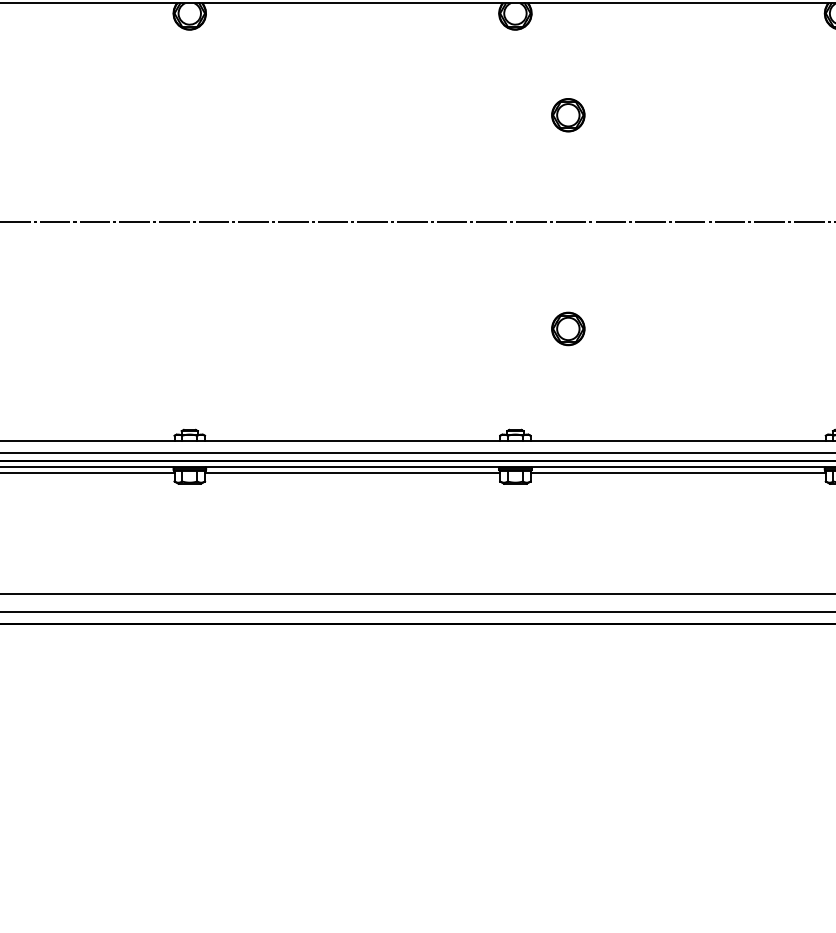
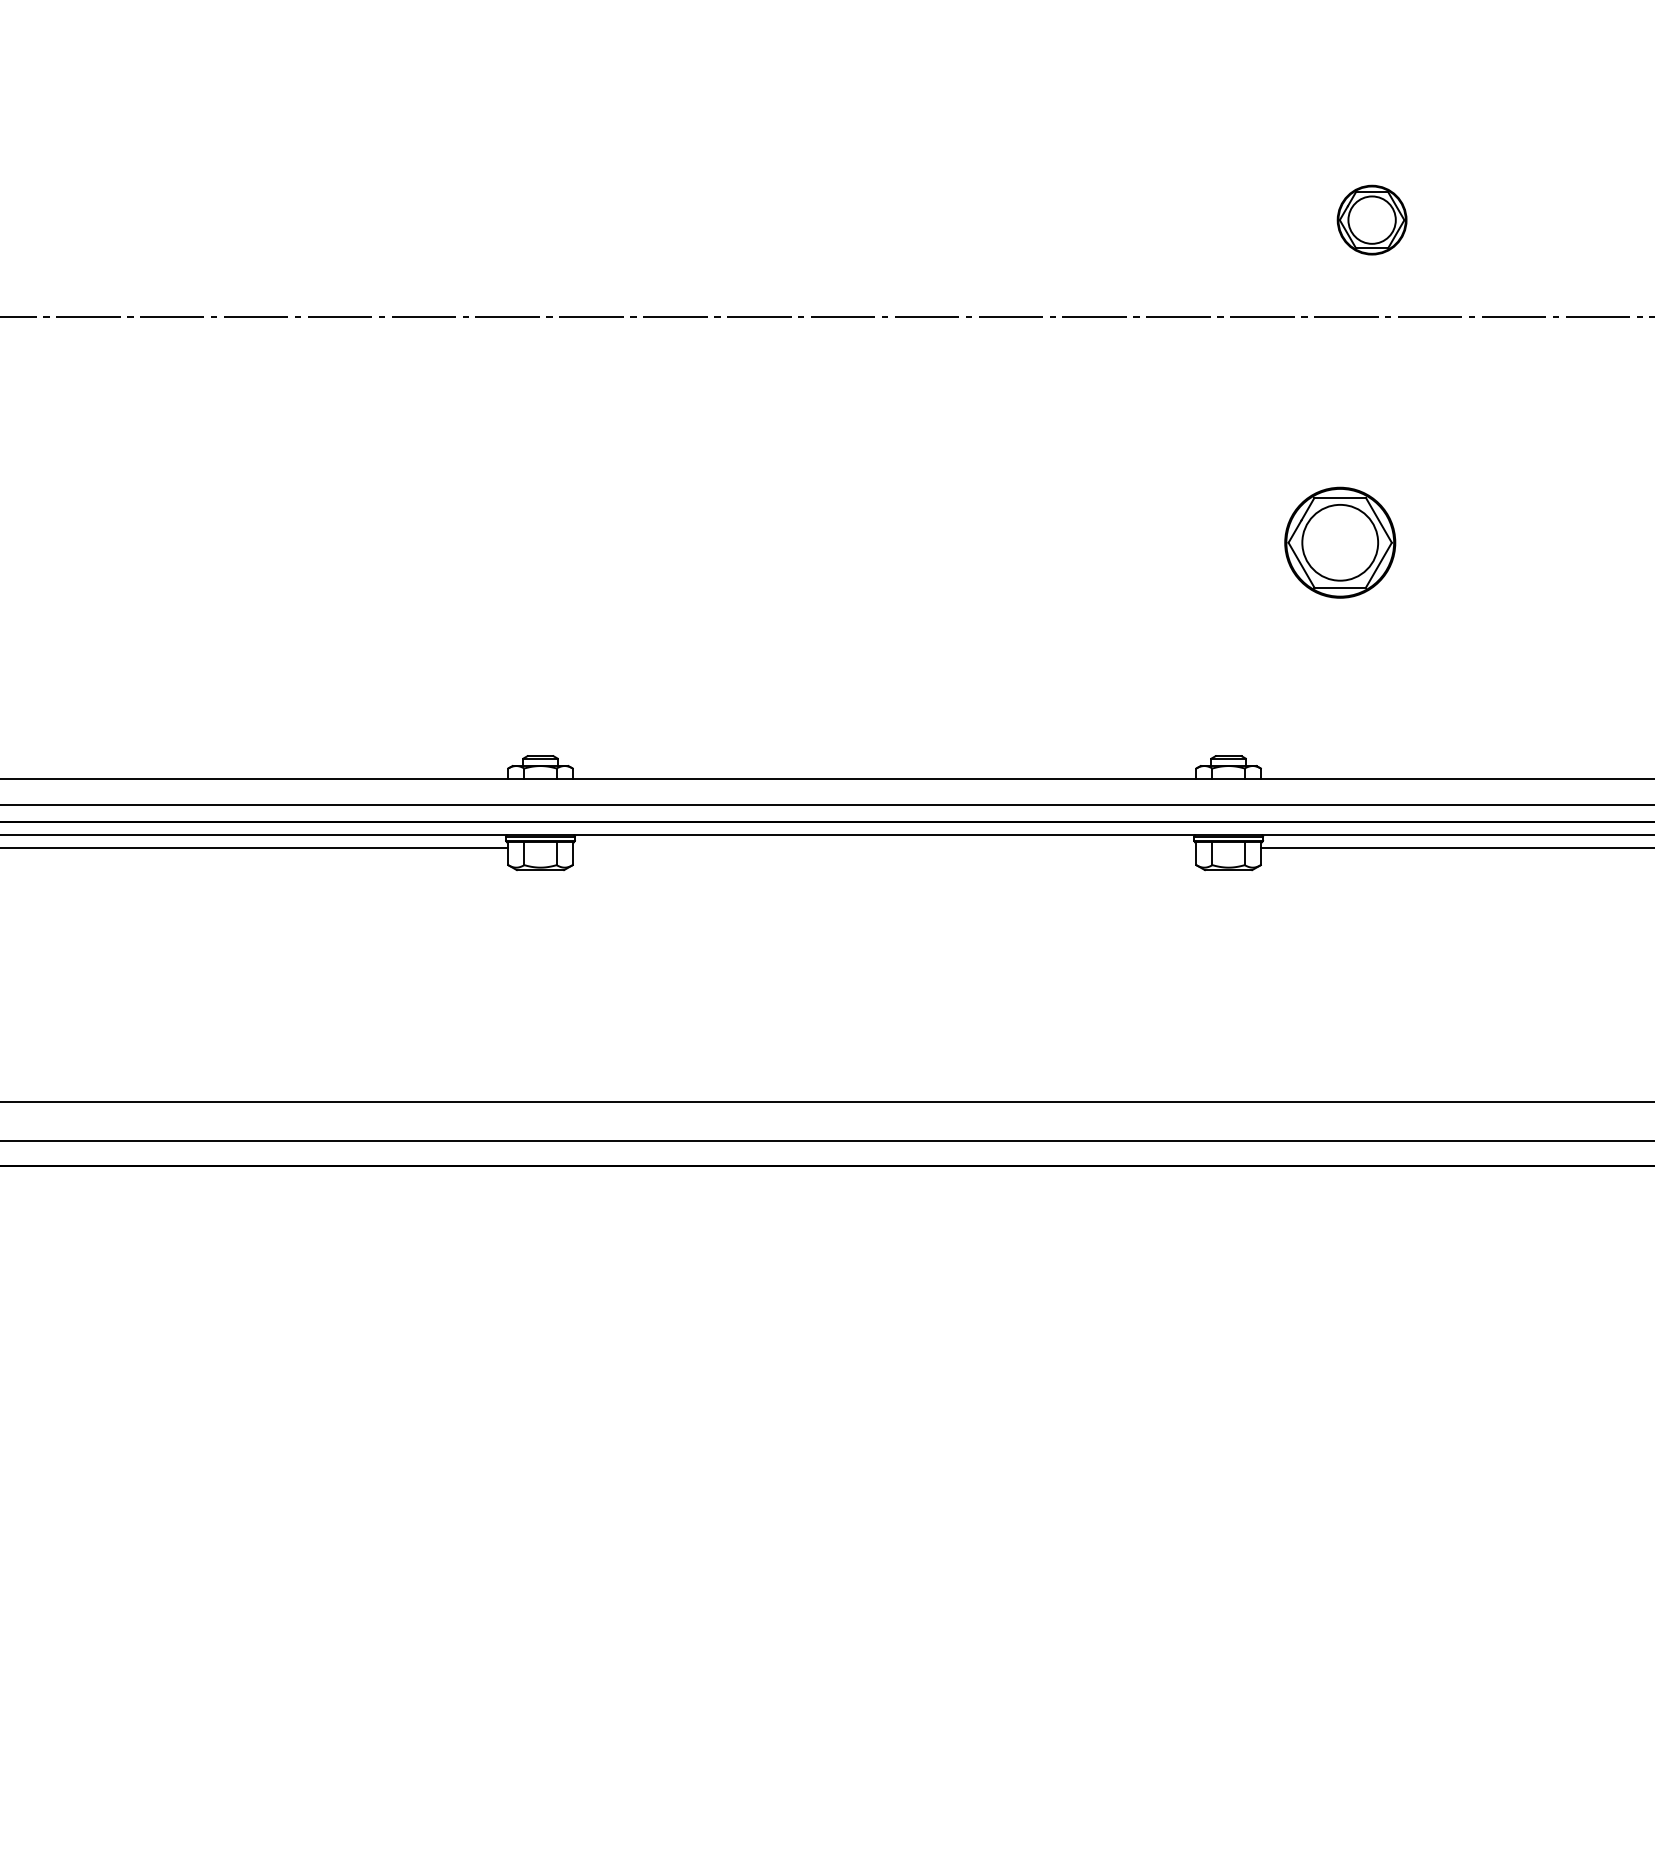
part: (568, 115) -> (1372, 220), moved
part: (568, 328) -> (1340, 541), size x1.6
line: (352, 473) -> (884, 848), removed

